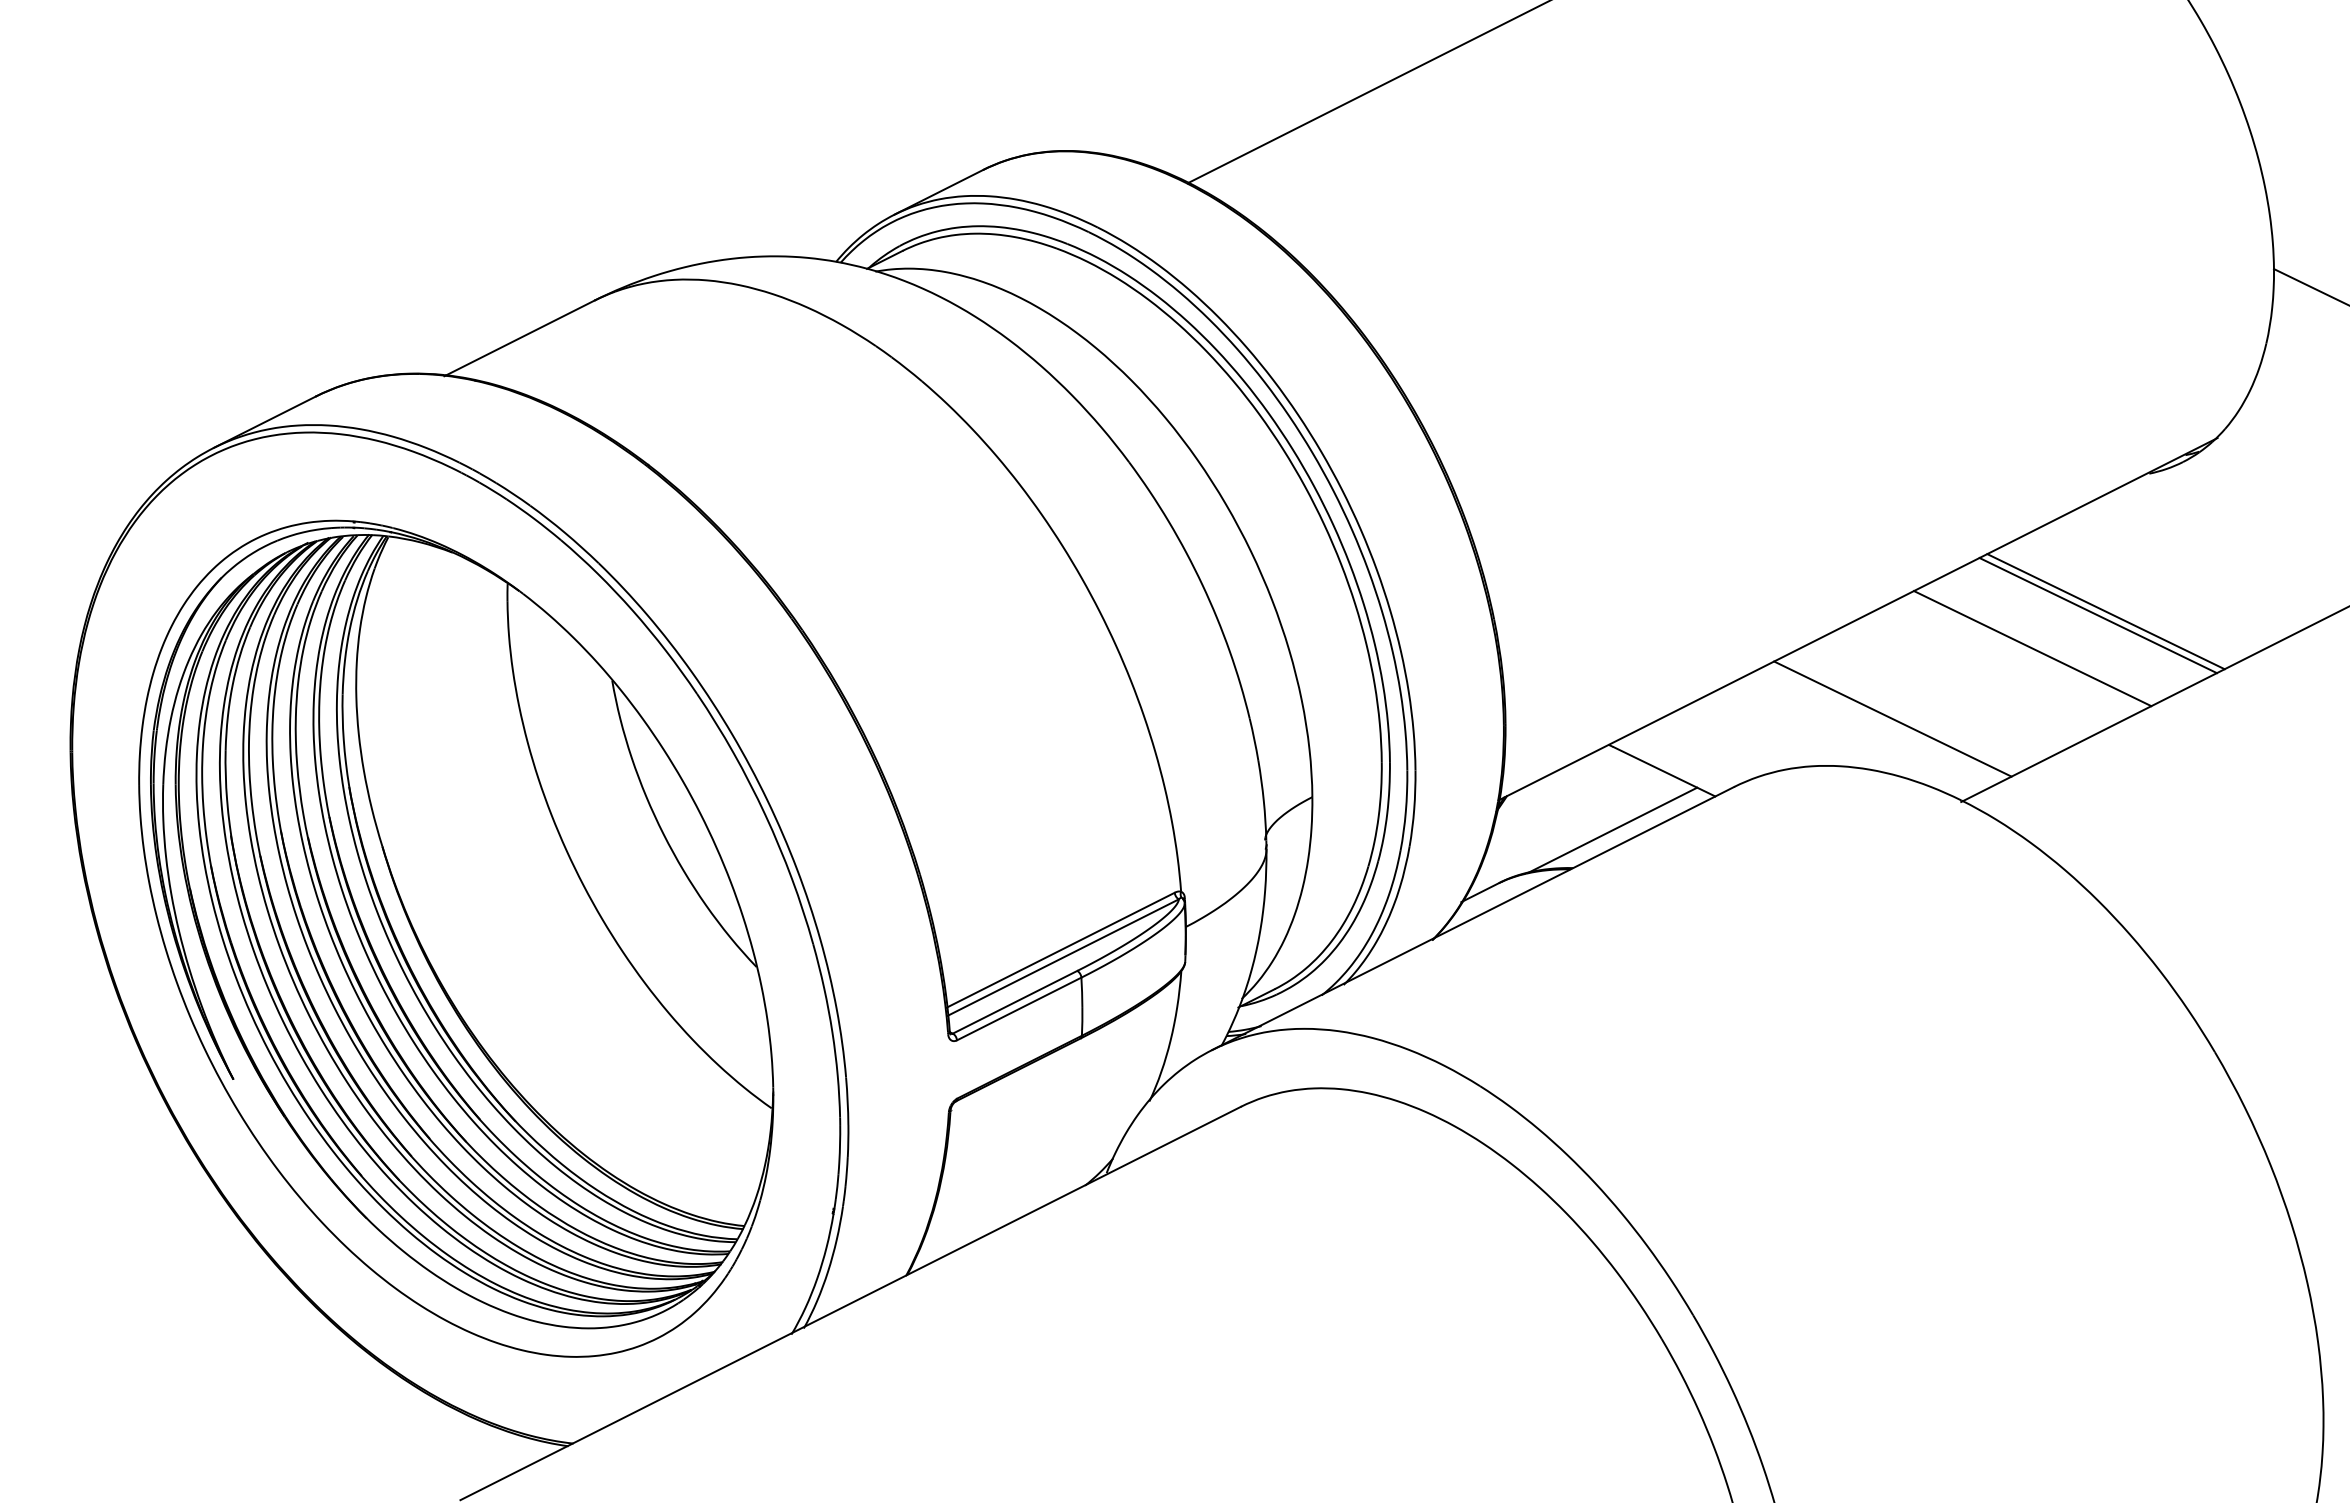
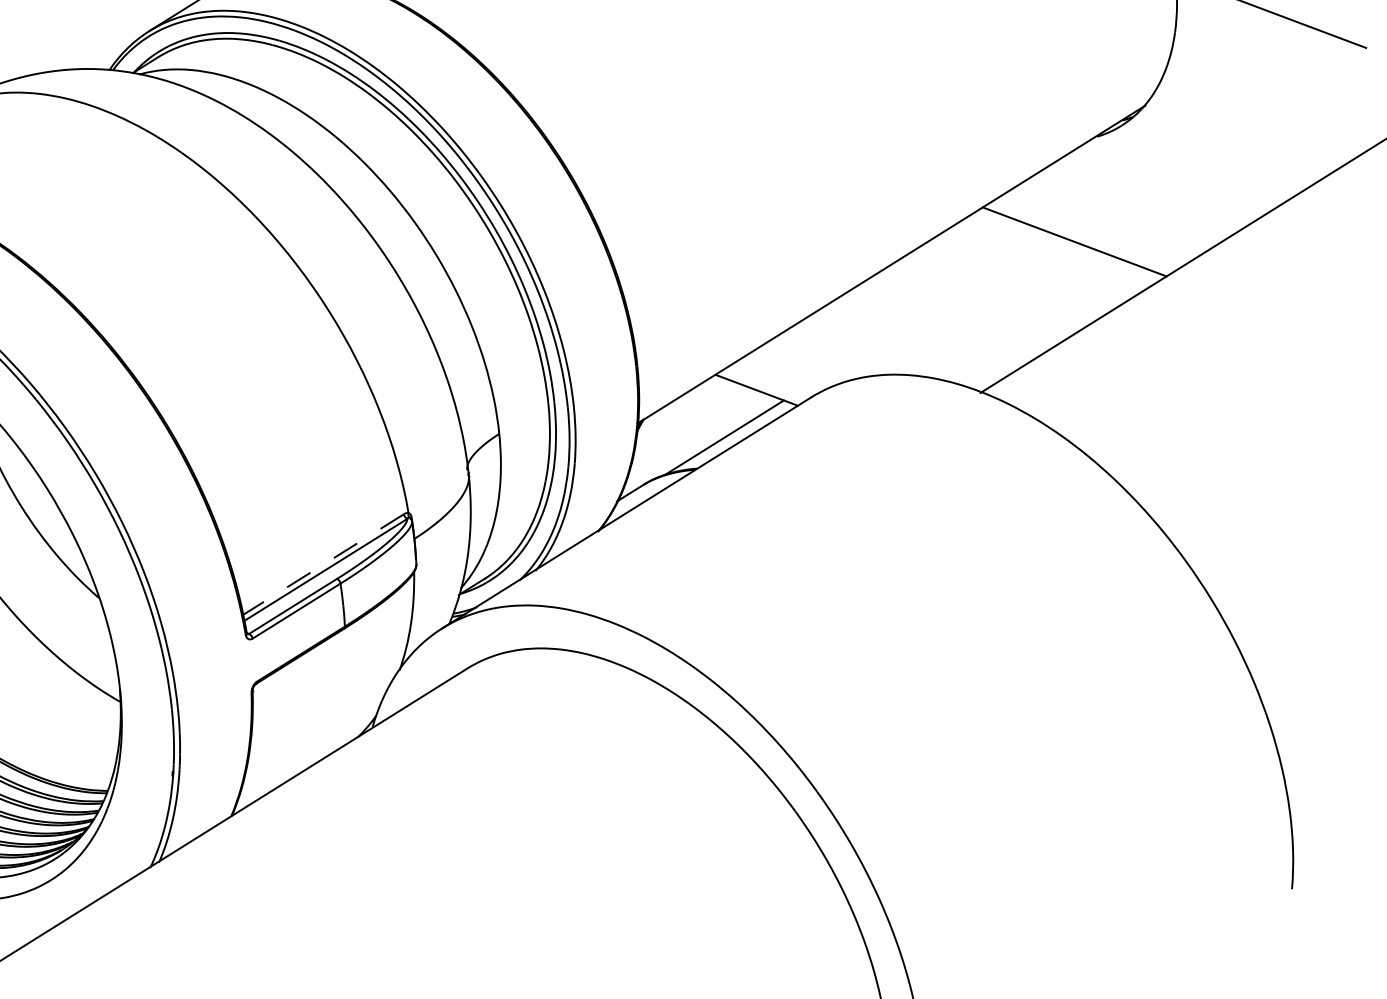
line: (2097, 615) -> (1068, 245), removed
line: (2032, 648) -> (1022, 274), removed
line: (1892, 718) -> (923, 335), removed
line: (1060, 950) -> (323, 564), solid -> dashed

